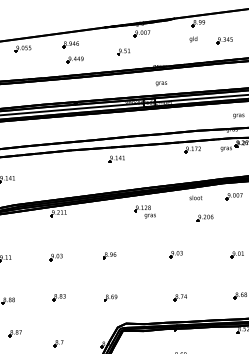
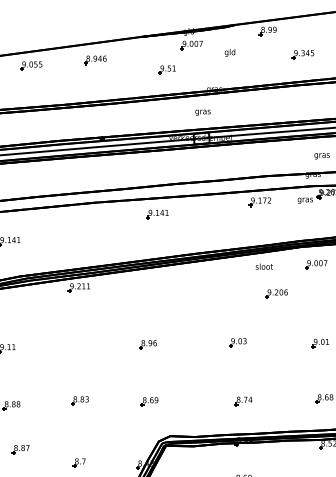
text: (193, 39) -> (230, 53), moved
part: (74, 59) -> (100, 80), removed
text: (160, 83) -> (201, 112), moved
part: (144, 211) -> (194, 285), removed
part: (55, 257) -> (74, 347), removed

